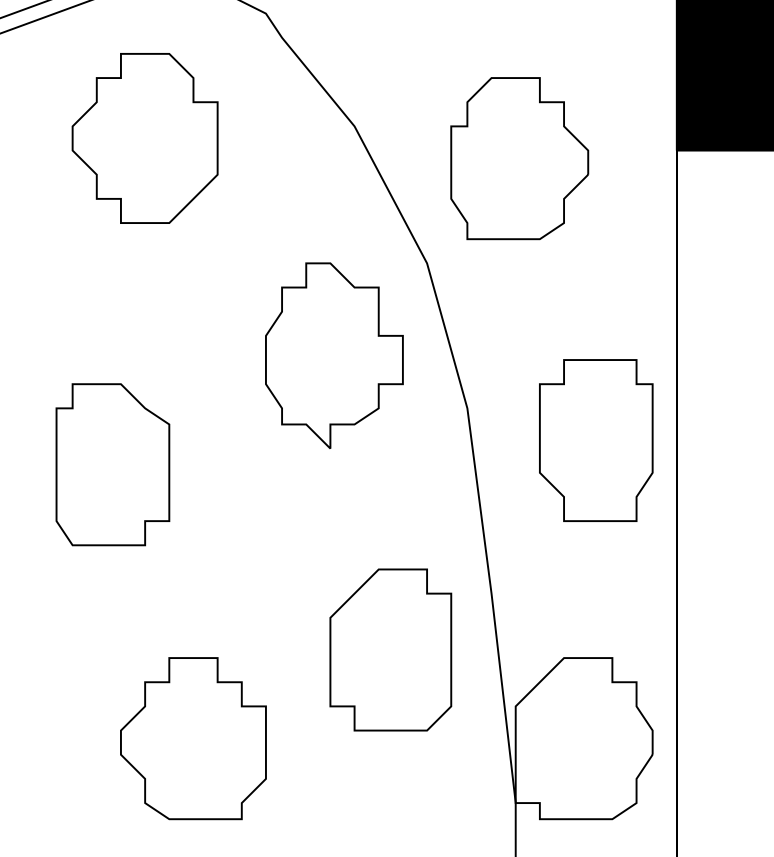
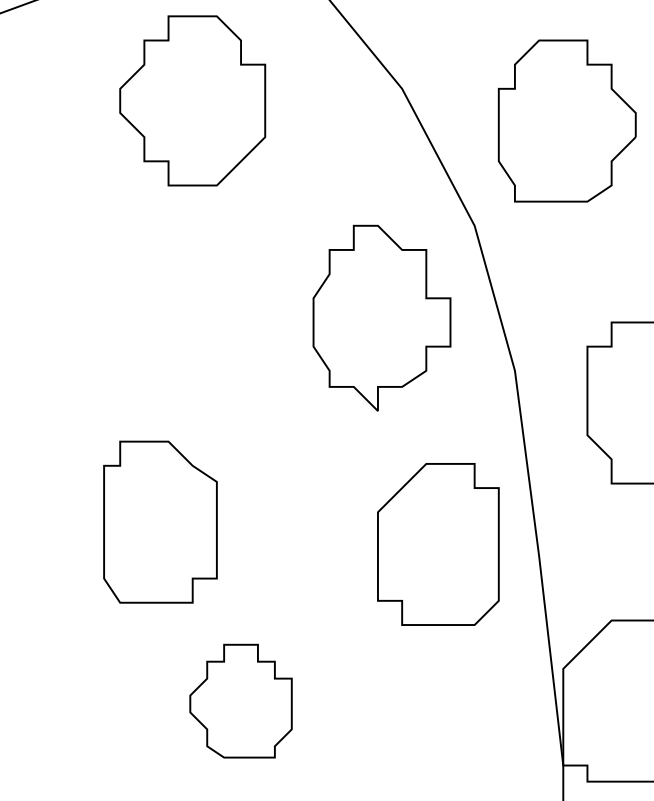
part: (112, 464) -> (160, 521), moved
part: (390, 649) -> (438, 543), moved
part: (193, 738) -> (241, 700), size x0.7

